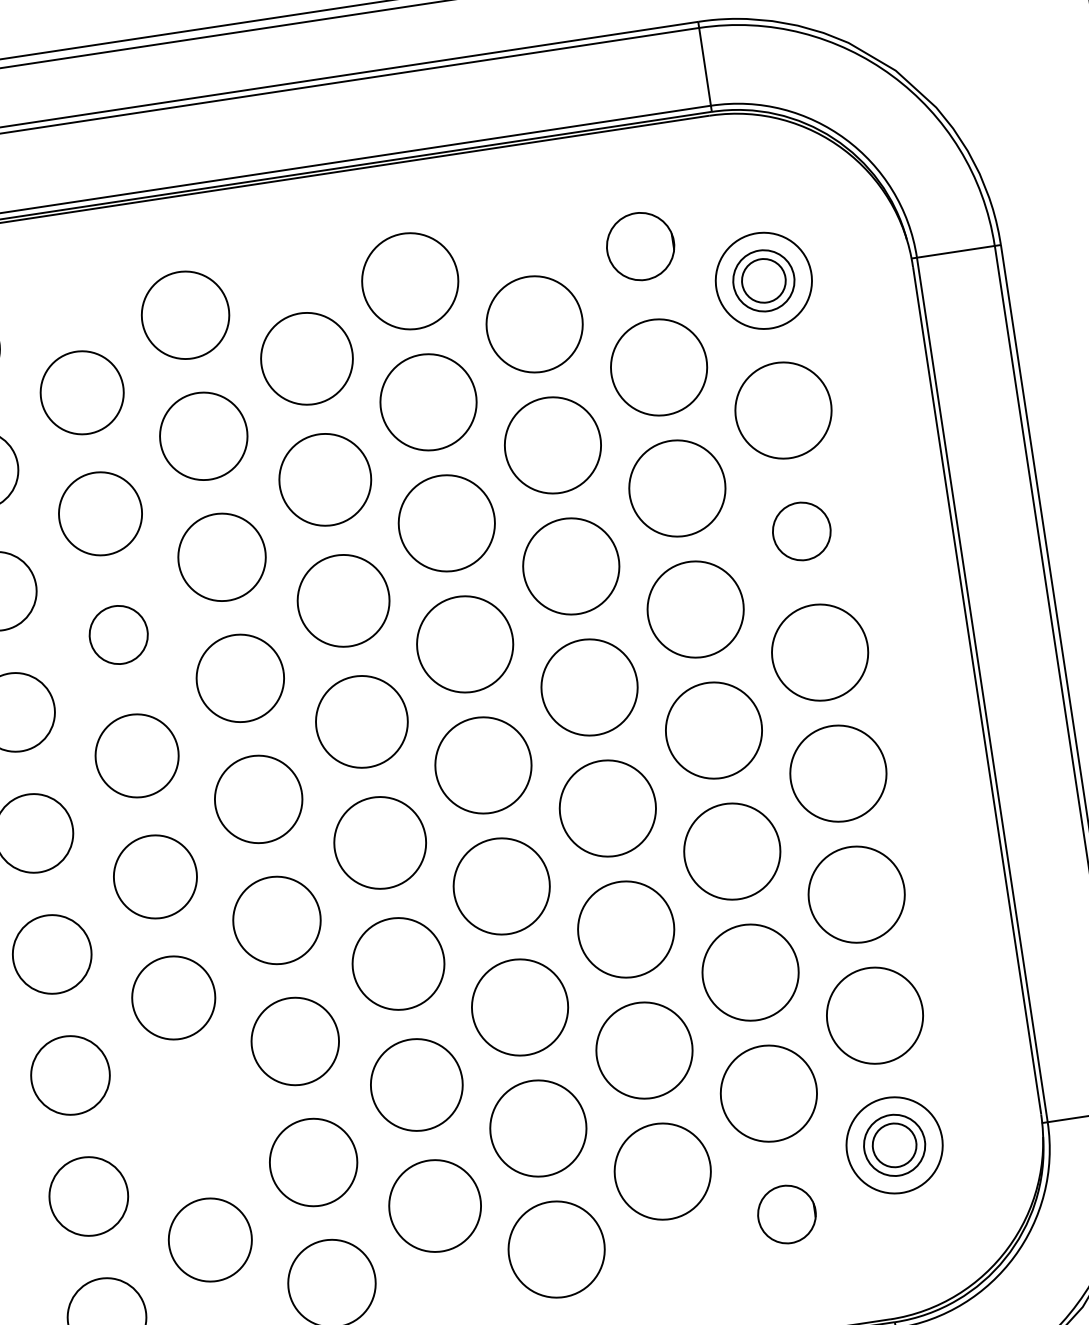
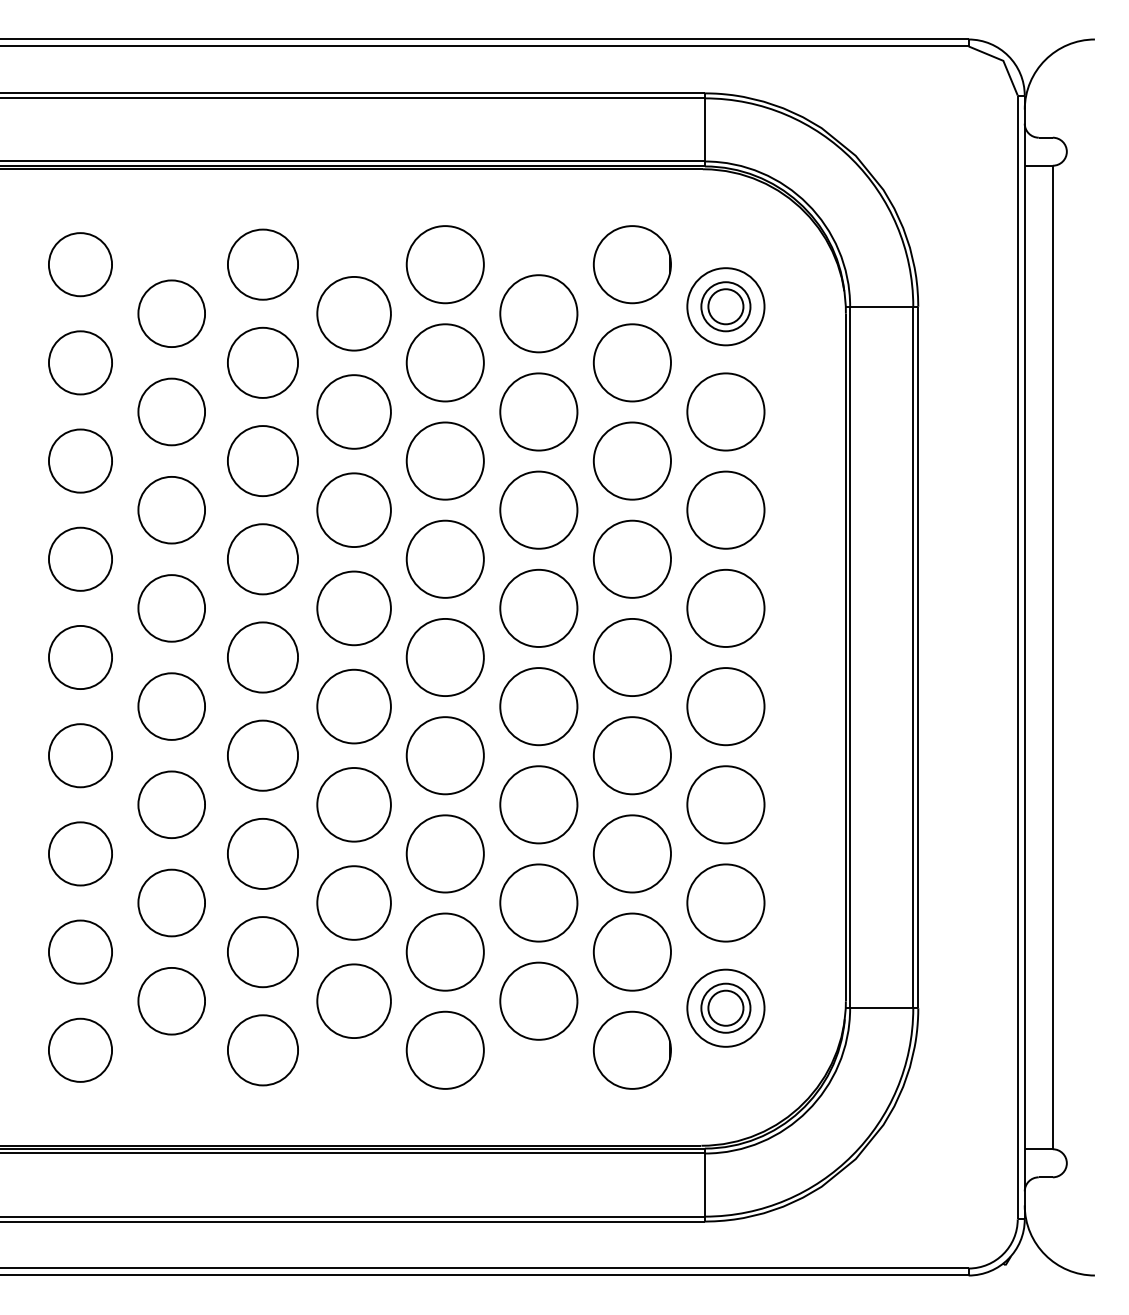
part: (639, 246) -> (631, 264), size x1.43
part: (801, 530) -> (725, 509), size x1.67
part: (118, 635) -> (171, 510), size x1.43
curve: (171, 1084) -> (159, 873), added
part: (785, 1213) -> (631, 1049), size x1.67

